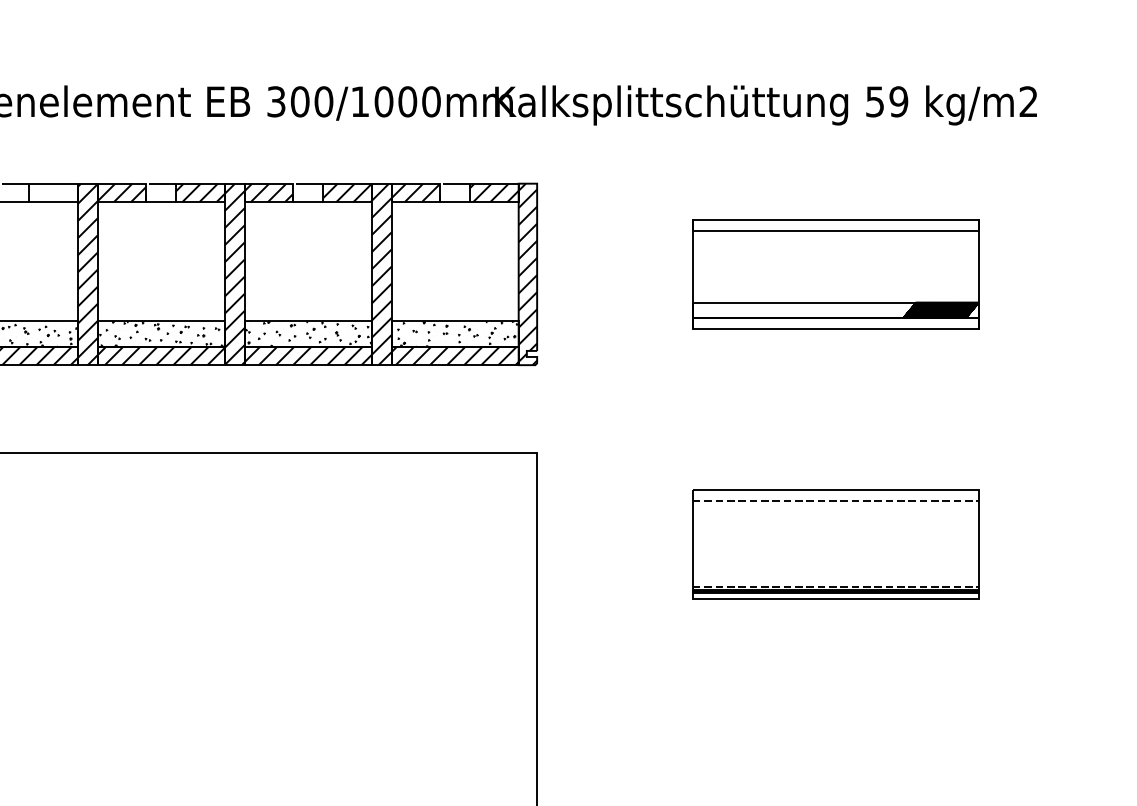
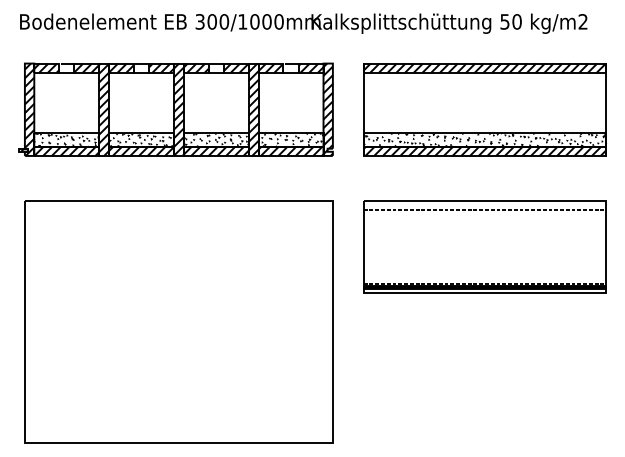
text: (897, 101) -> (516, 21), 59 -> 50
hatch: (53, 191) -> (86, 67), added
part: (834, 273) -> (484, 109), size x1.67
part: (834, 542) -> (484, 246), size x1.67

